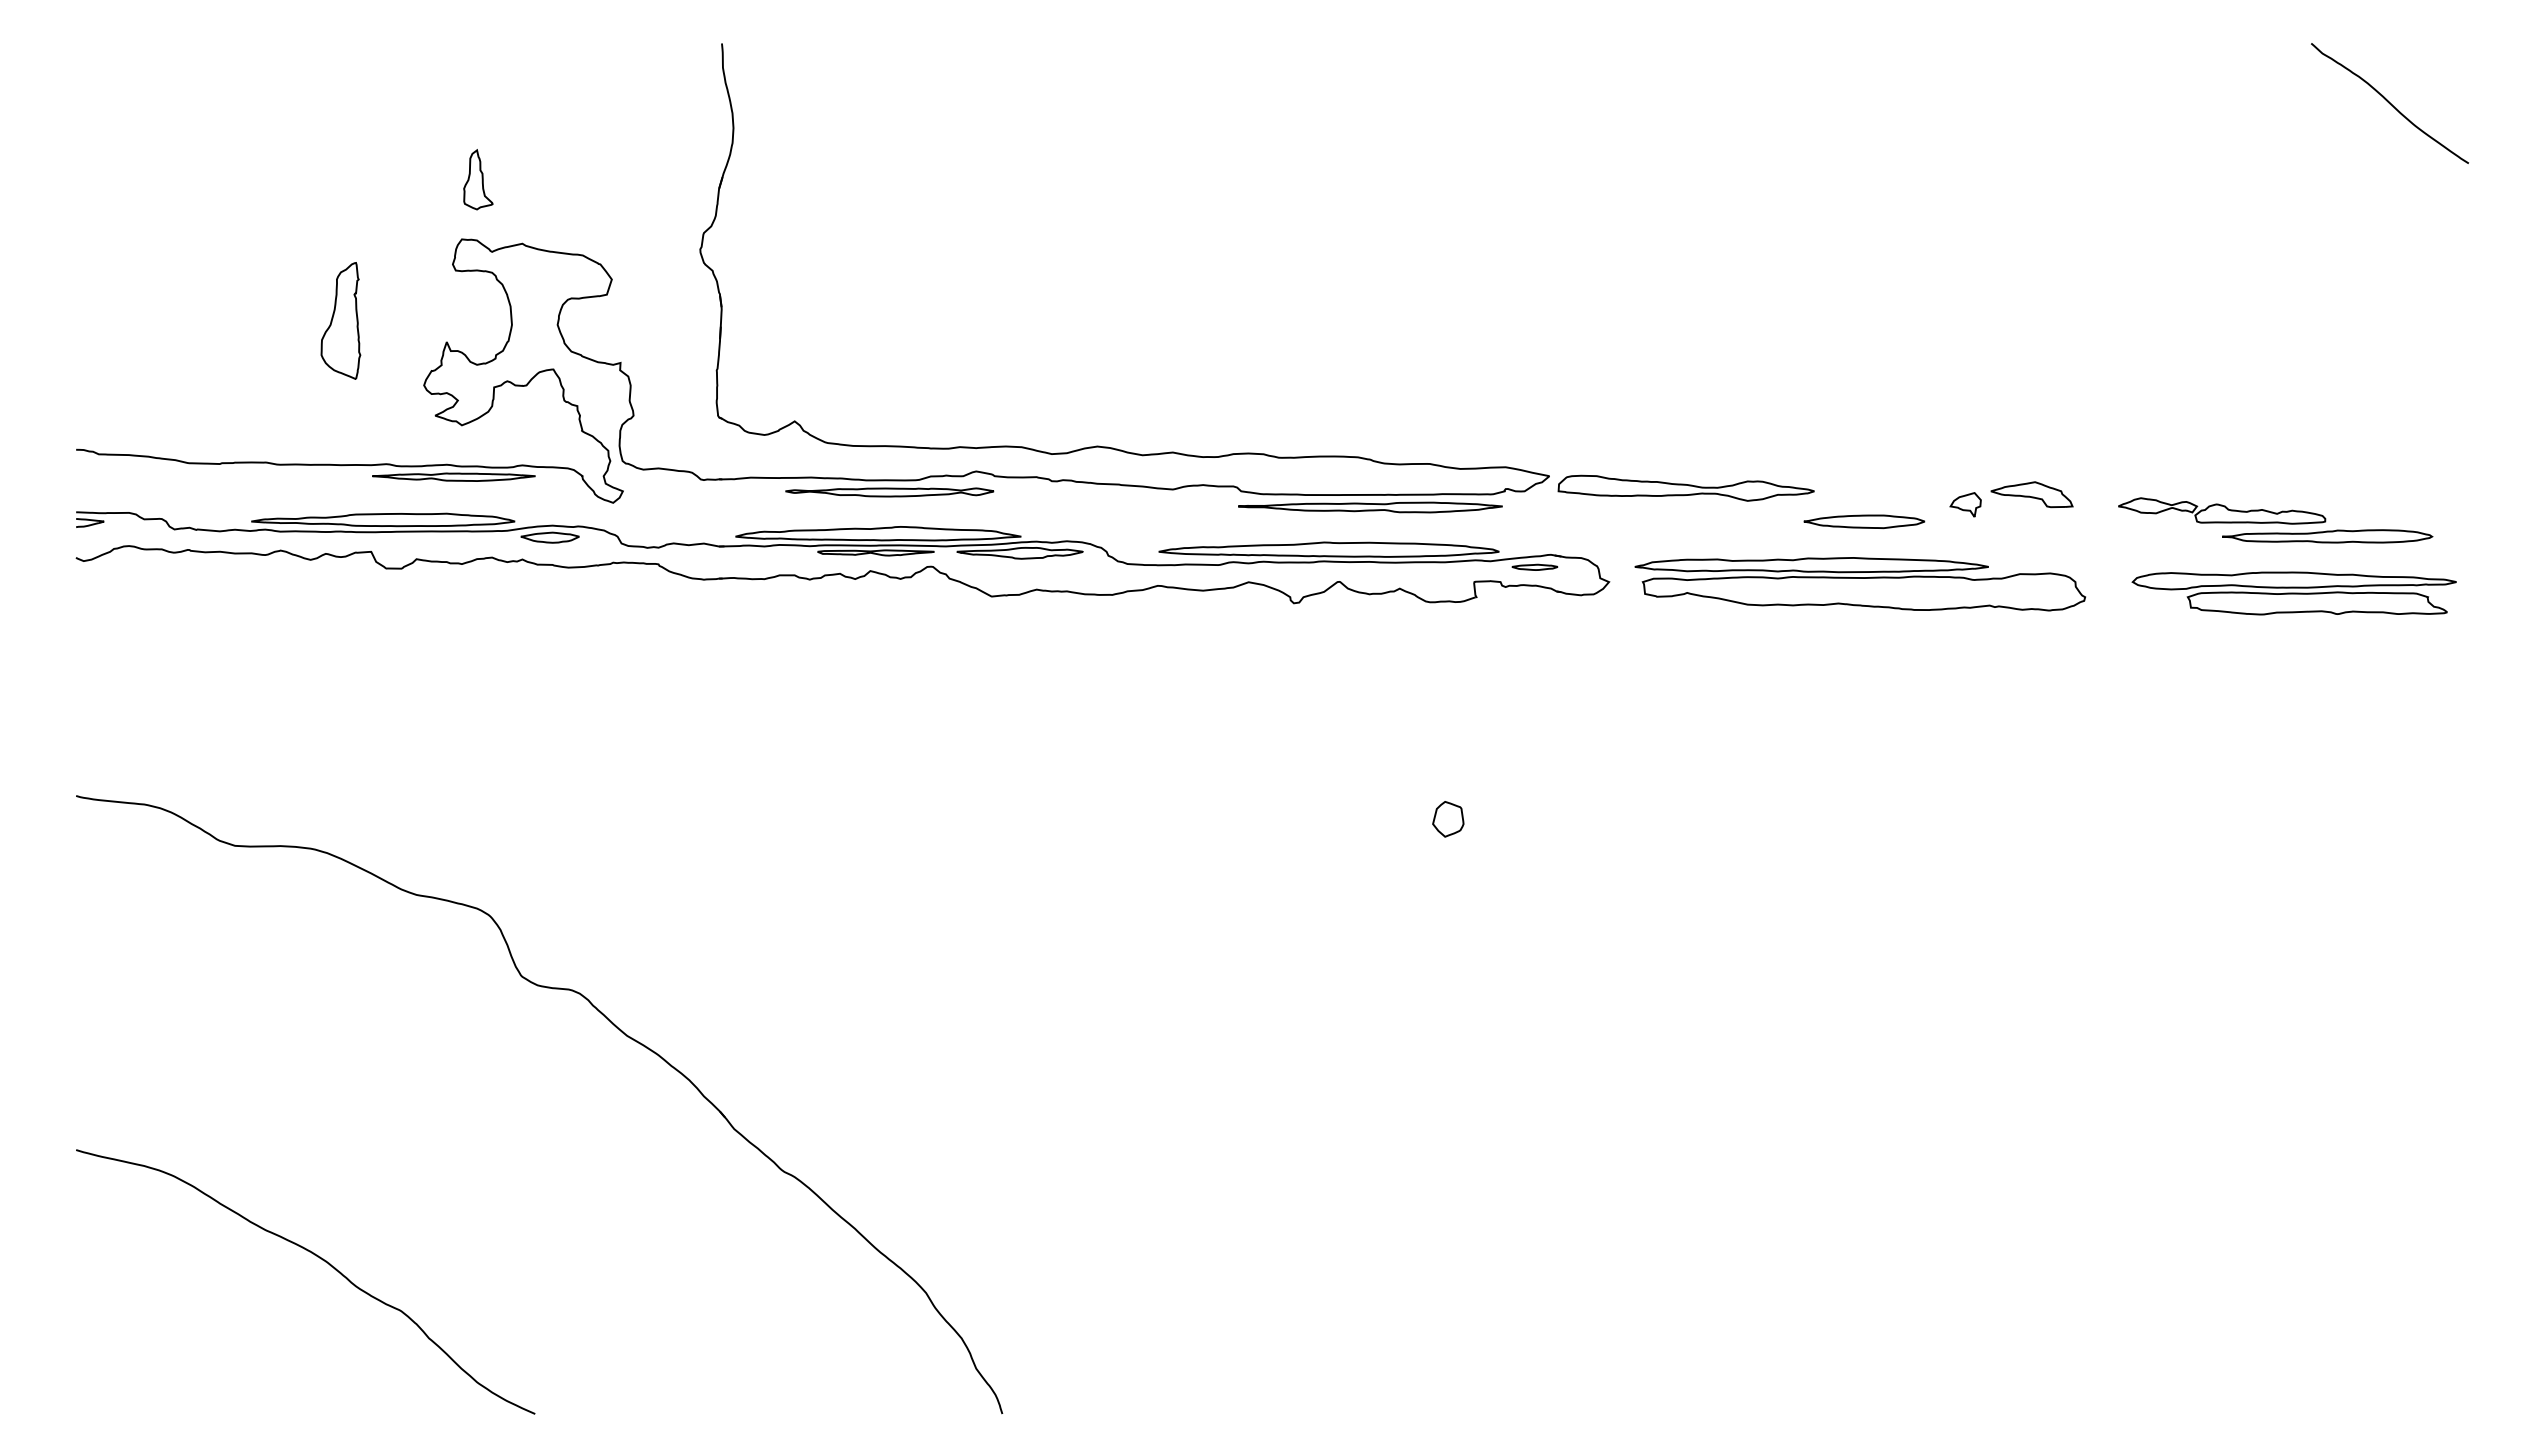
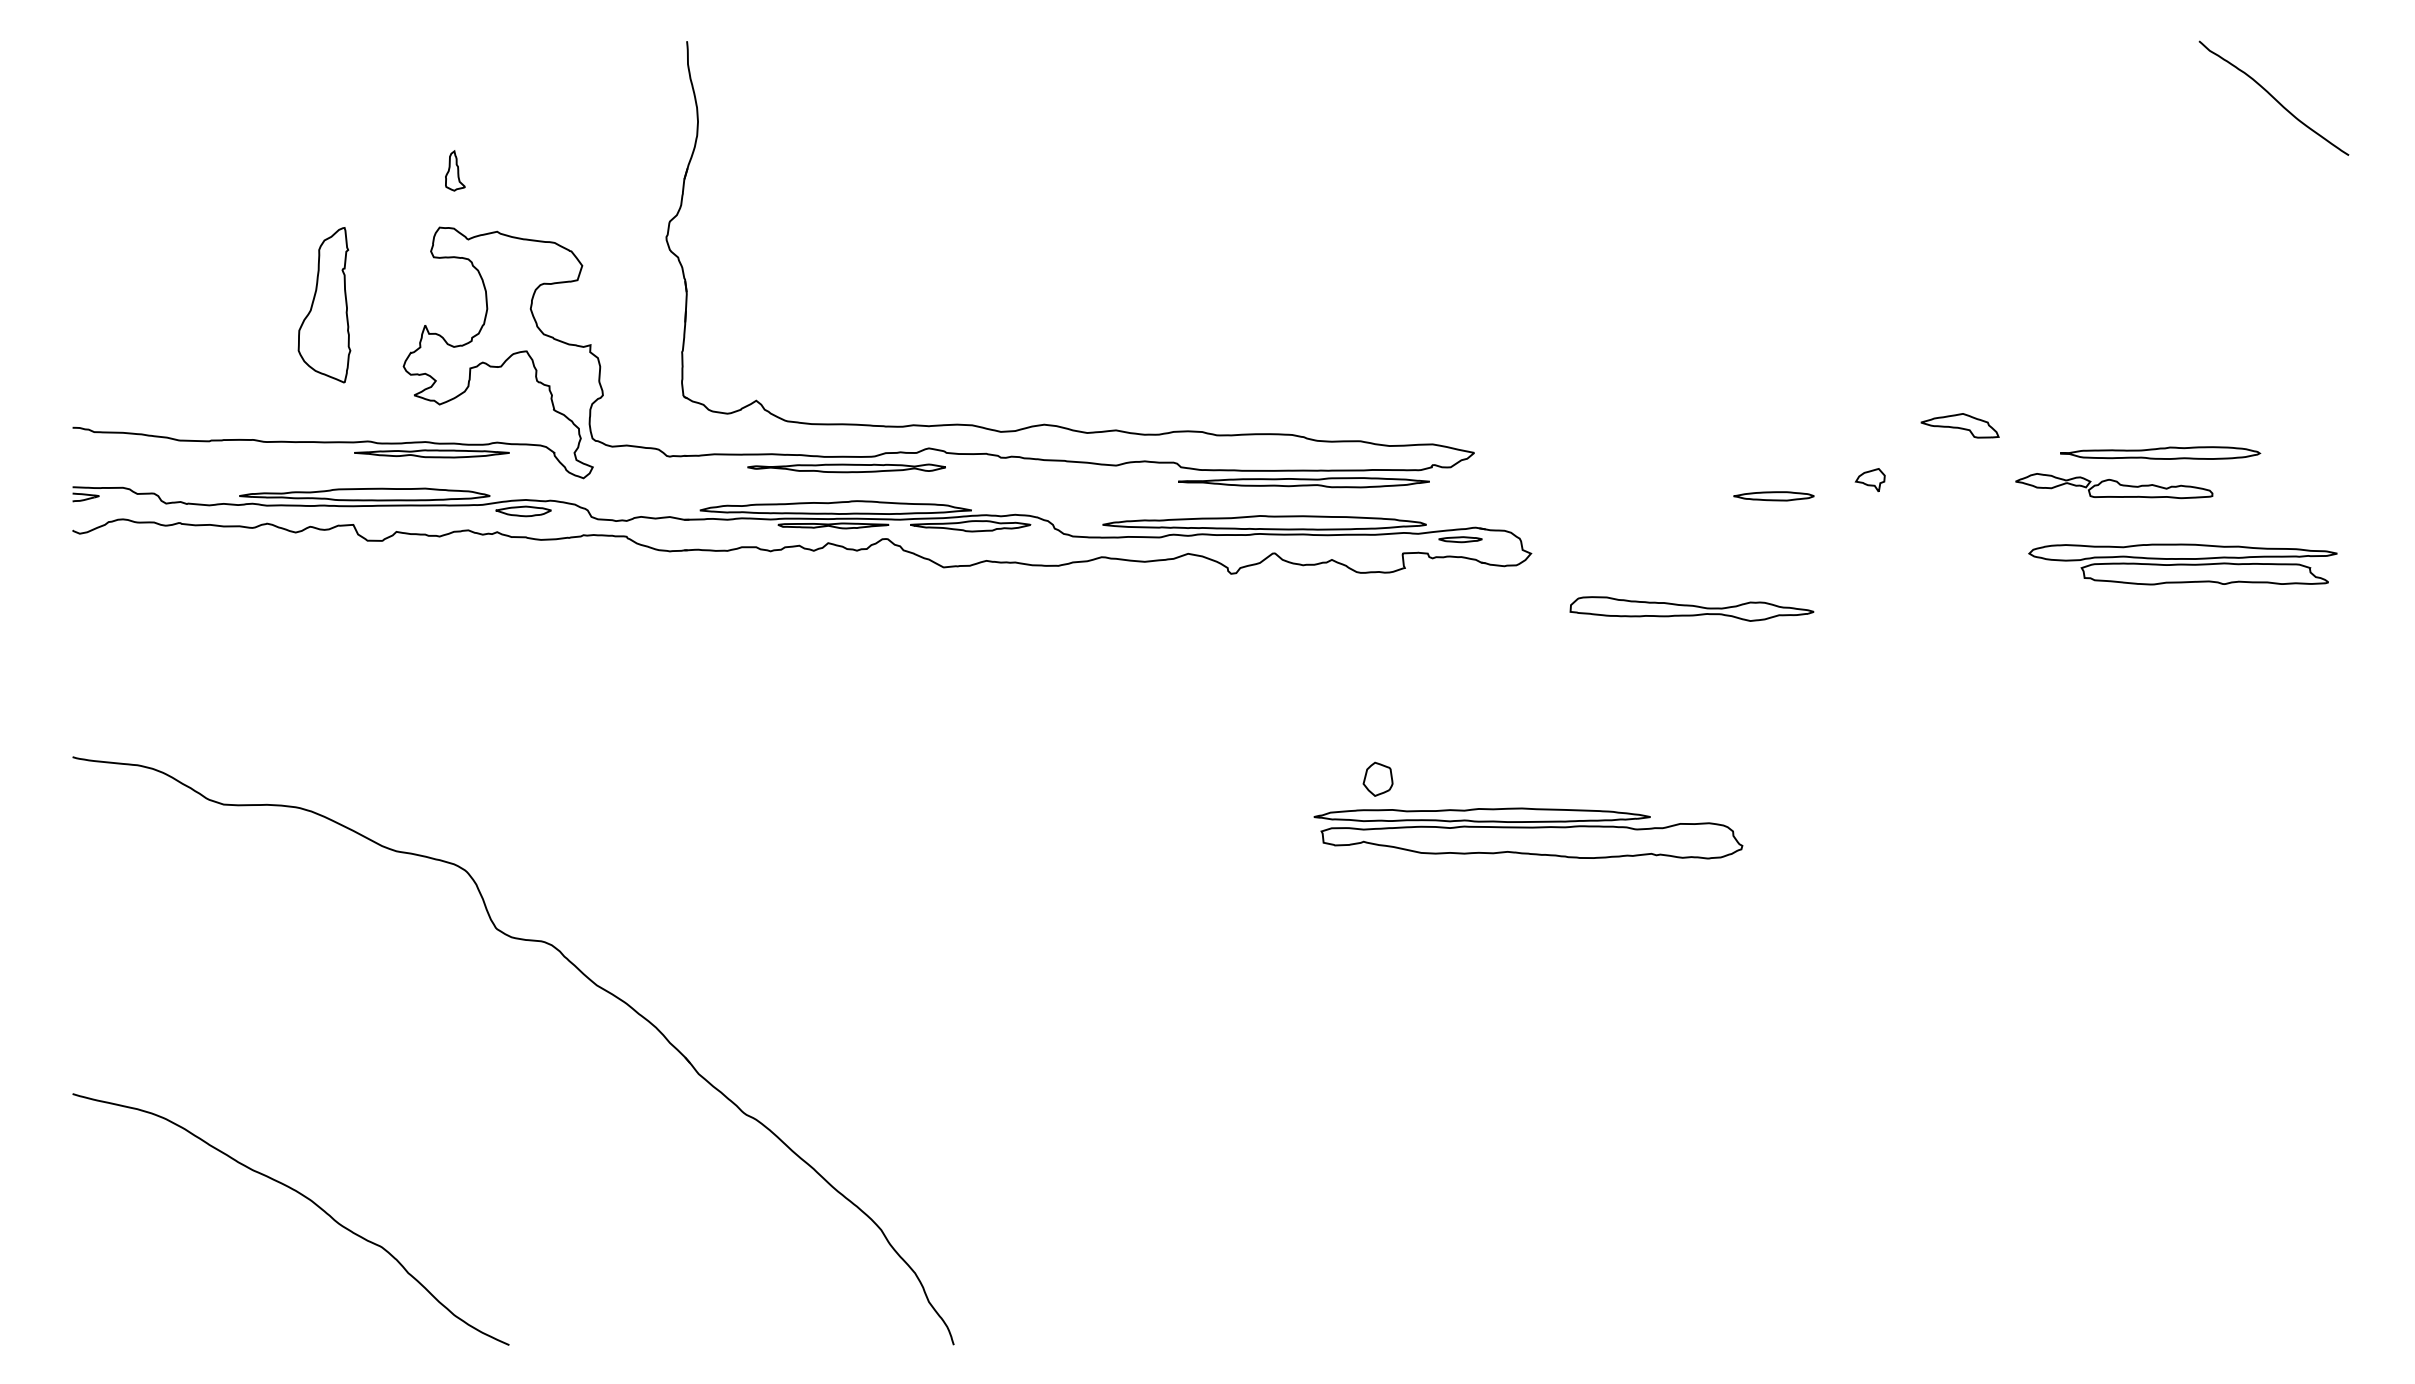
part: (478, 179) -> (455, 170), size x0.7
part: (340, 320) -> (324, 304), size x1.4
part: (1685, 487) -> (1691, 608), moved
part: (2031, 494) -> (1959, 425), moved
part: (1864, 521) -> (1774, 496), size x0.7
part: (2327, 536) -> (2160, 453), moved
part: (1859, 584) -> (1527, 833), moved

